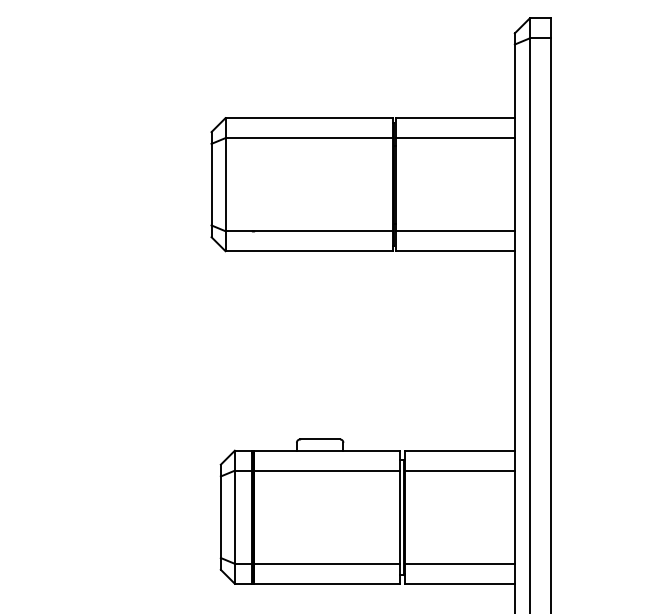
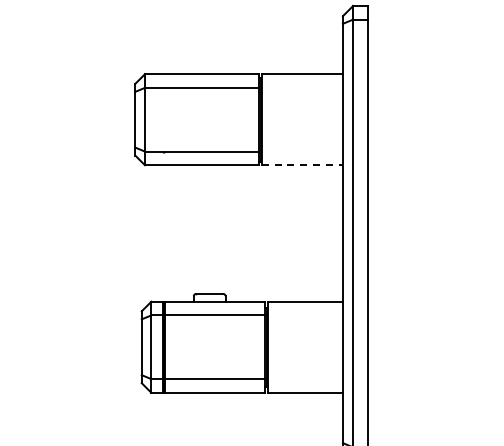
line: (454, 137) -> (301, 87), removed
line: (454, 231) -> (301, 151), removed
line: (455, 251) -> (302, 165), solid -> dashed
line: (458, 470) -> (304, 315), removed
line: (458, 564) -> (304, 379), removed

